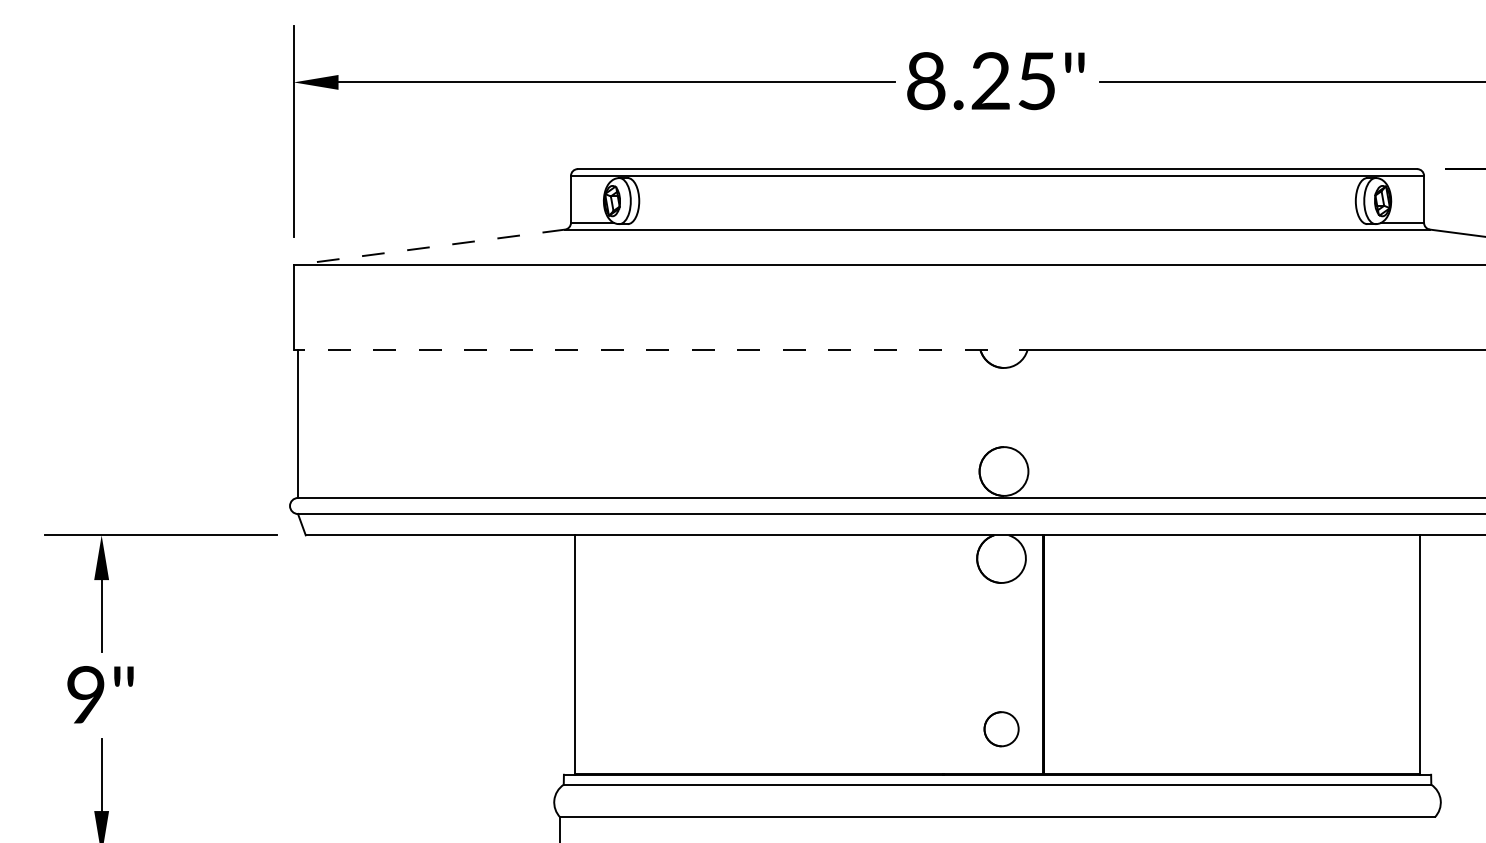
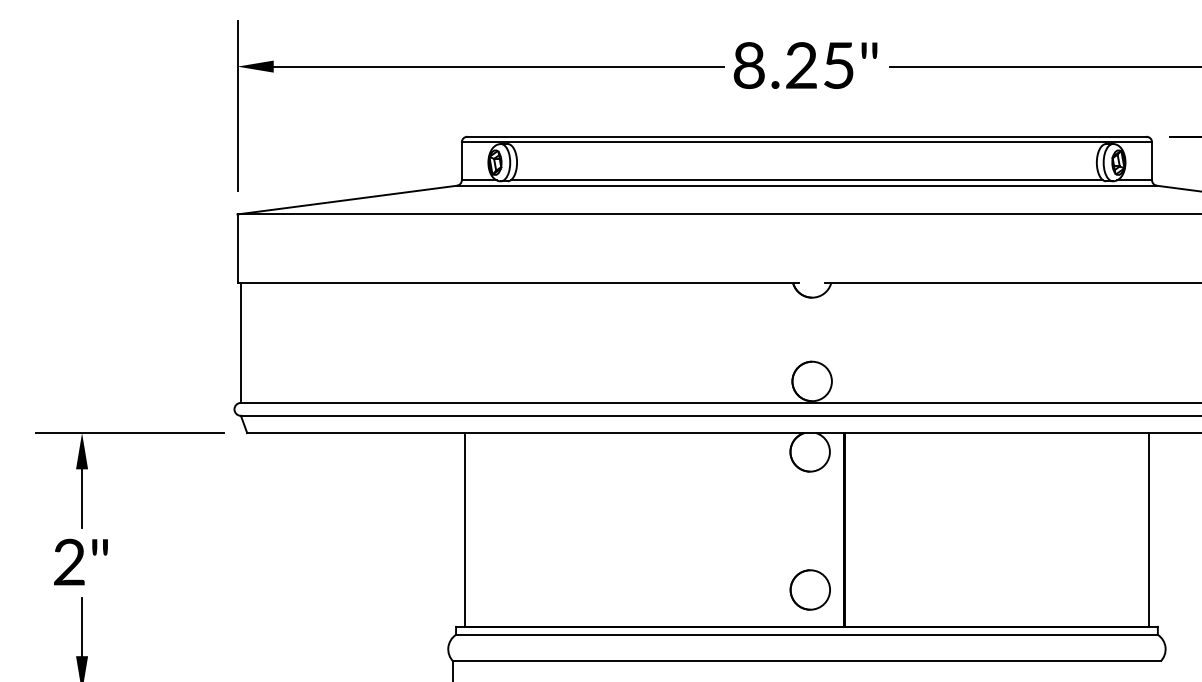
line: (996, 223) -> (806, 180), added
line: (429, 247) -> (347, 200), dashed -> solid
line: (641, 350) -> (518, 283), dashed -> solid
text: (86, 695) -> (69, 562), 9" -> 2"
part: (1000, 728) -> (809, 589), size x1.43

